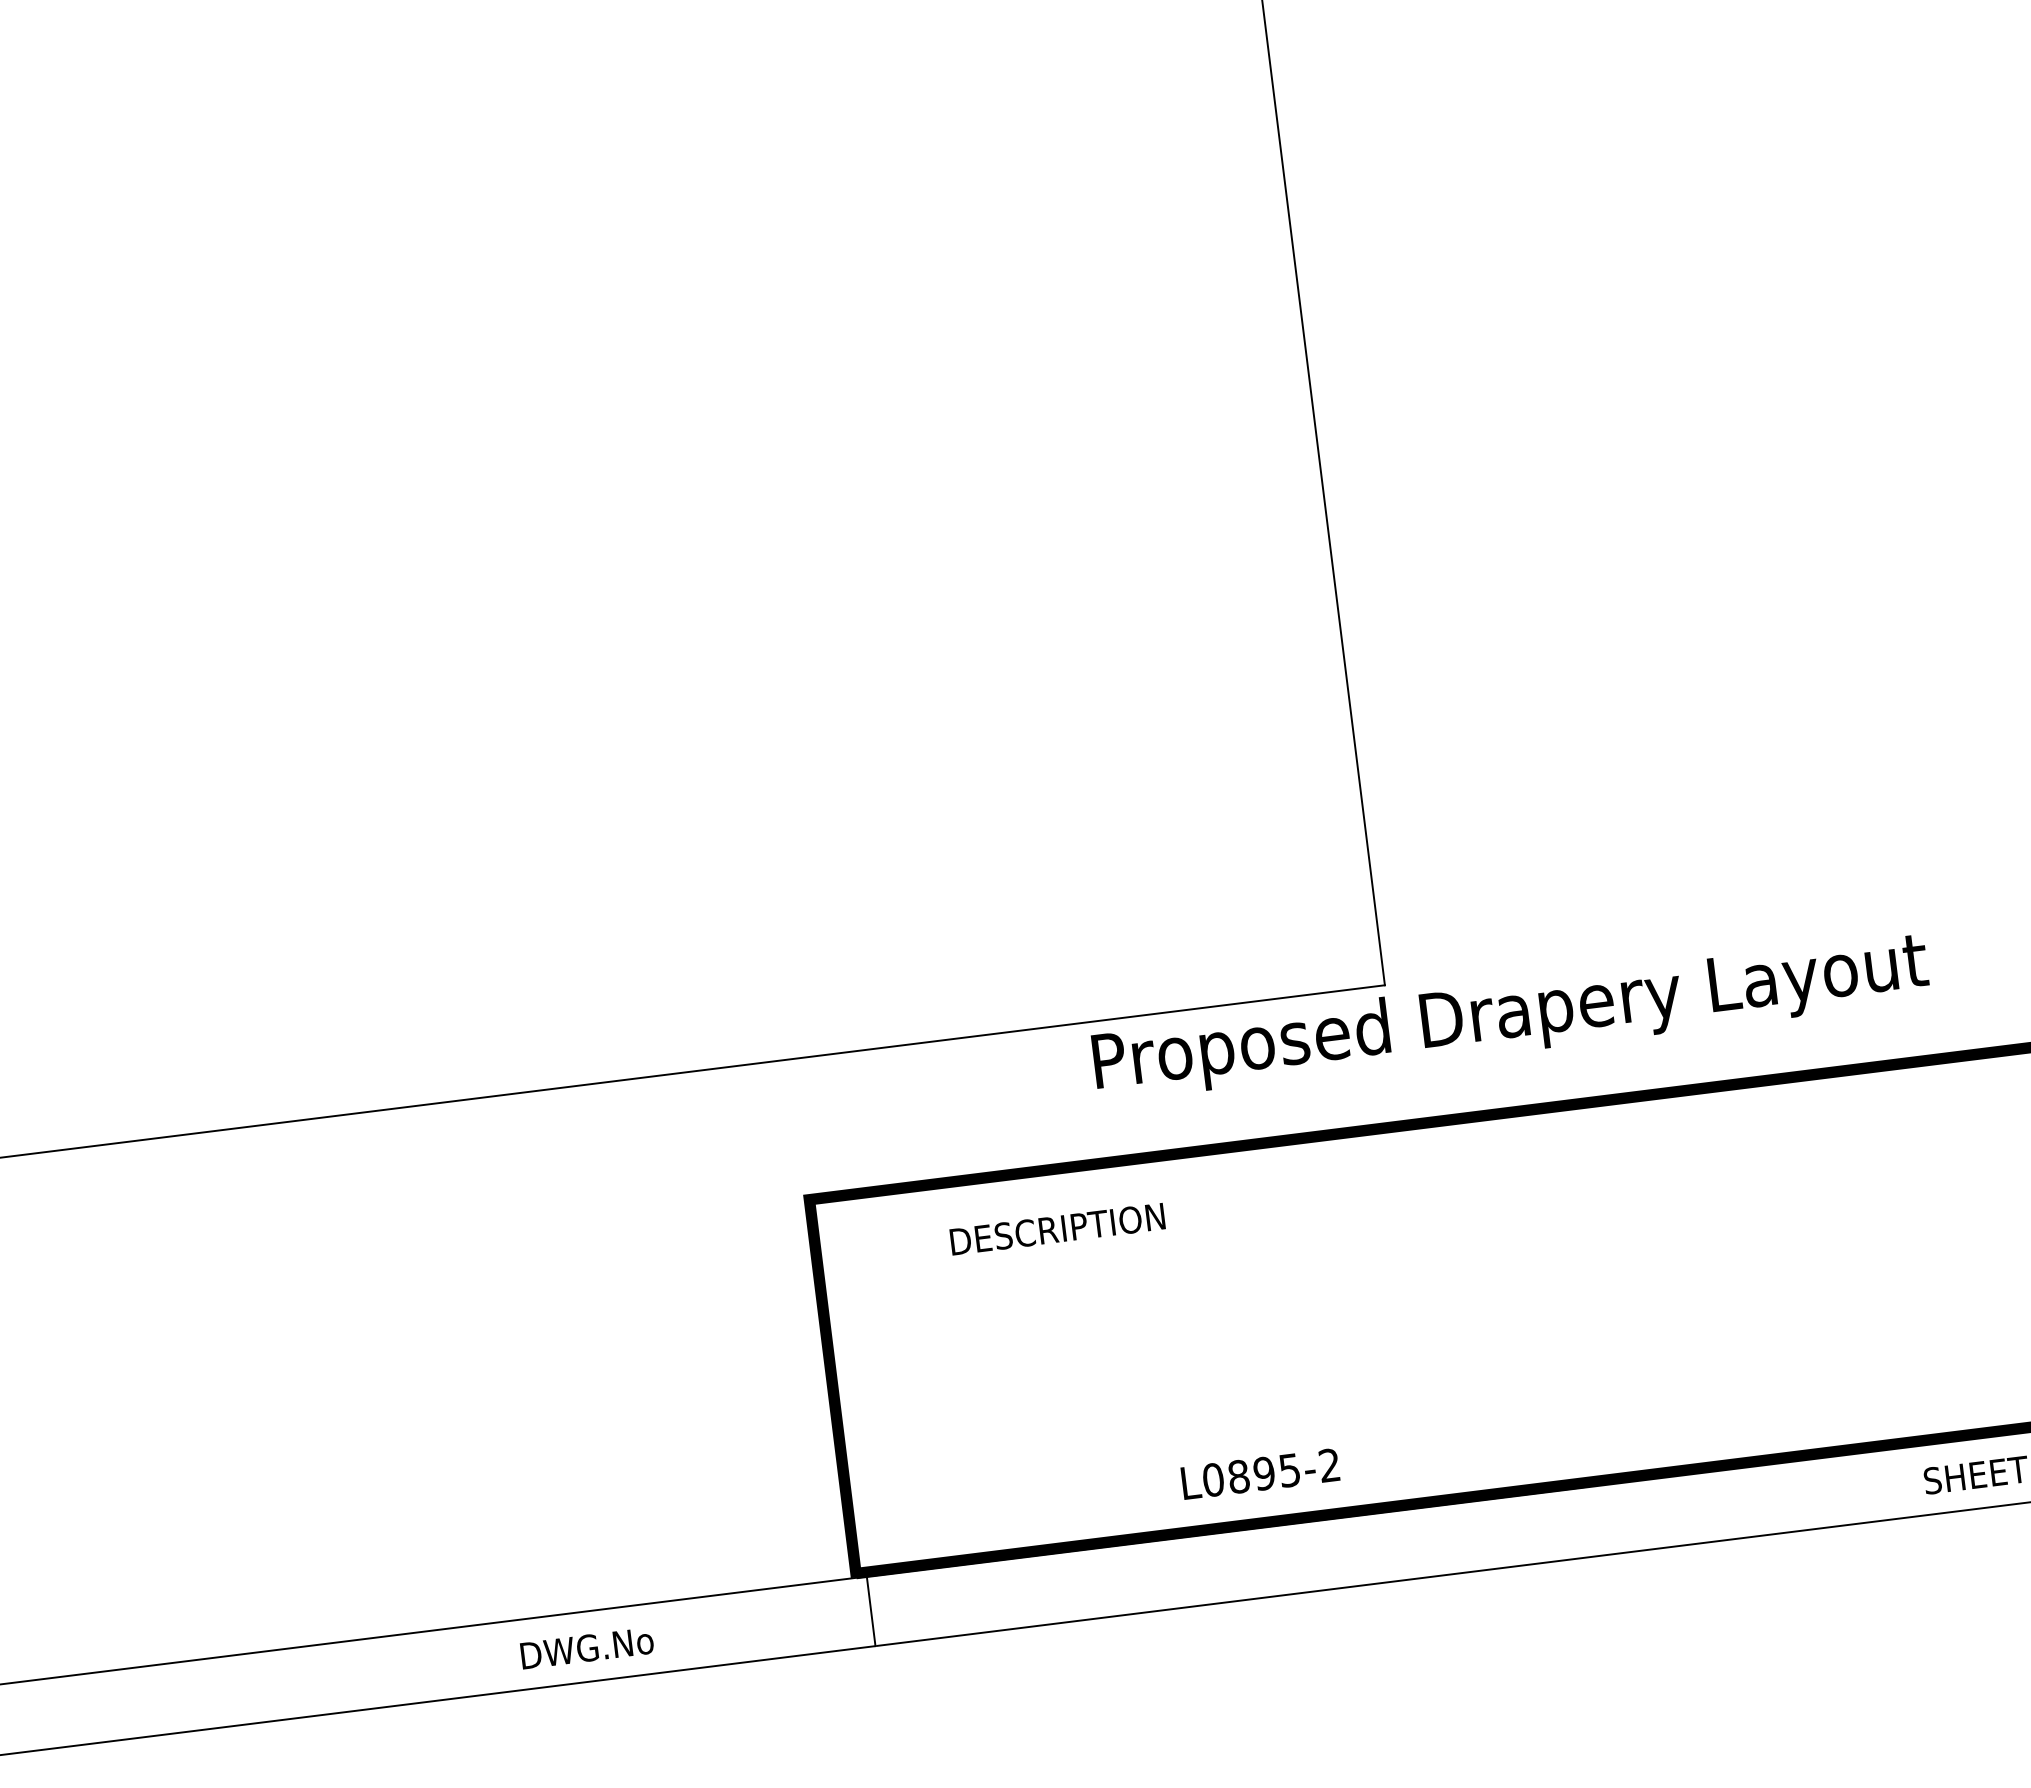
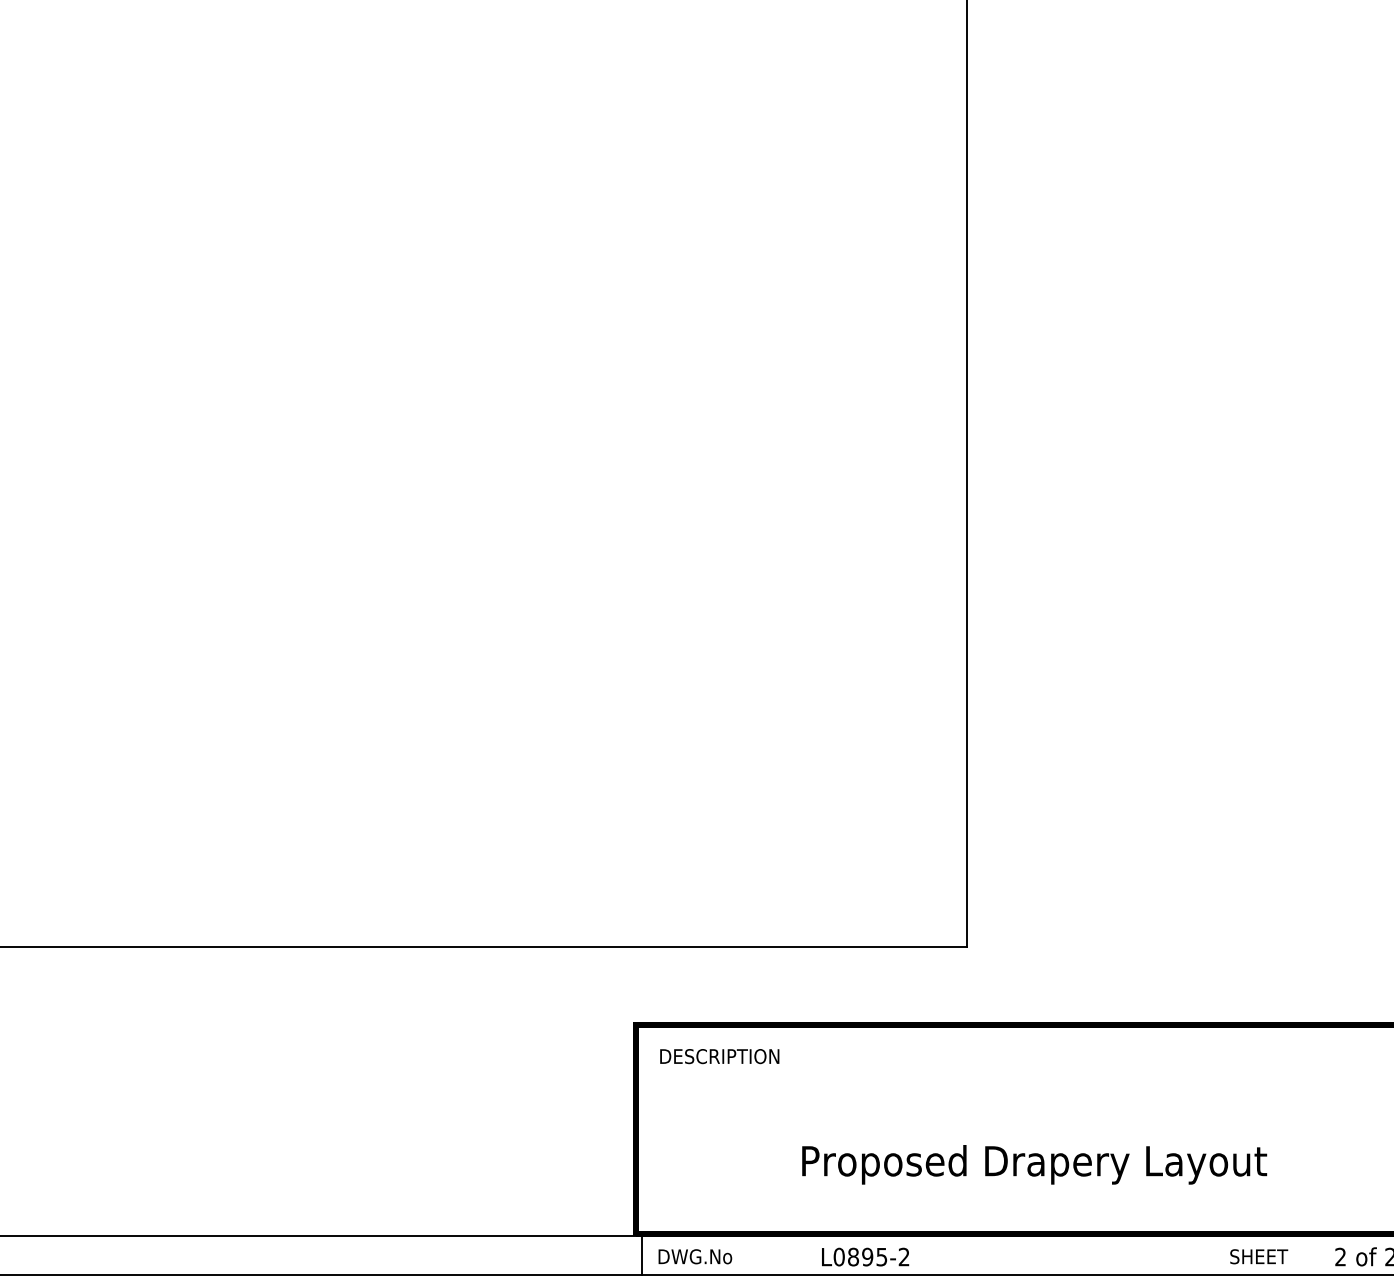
text: (1510, 1016) -> (1034, 1164), moved
text: (1057, 1229) -> (719, 1056), moved
text: (1260, 1473) -> (865, 1256), moved
text: (587, 1647) -> (695, 1256), moved

